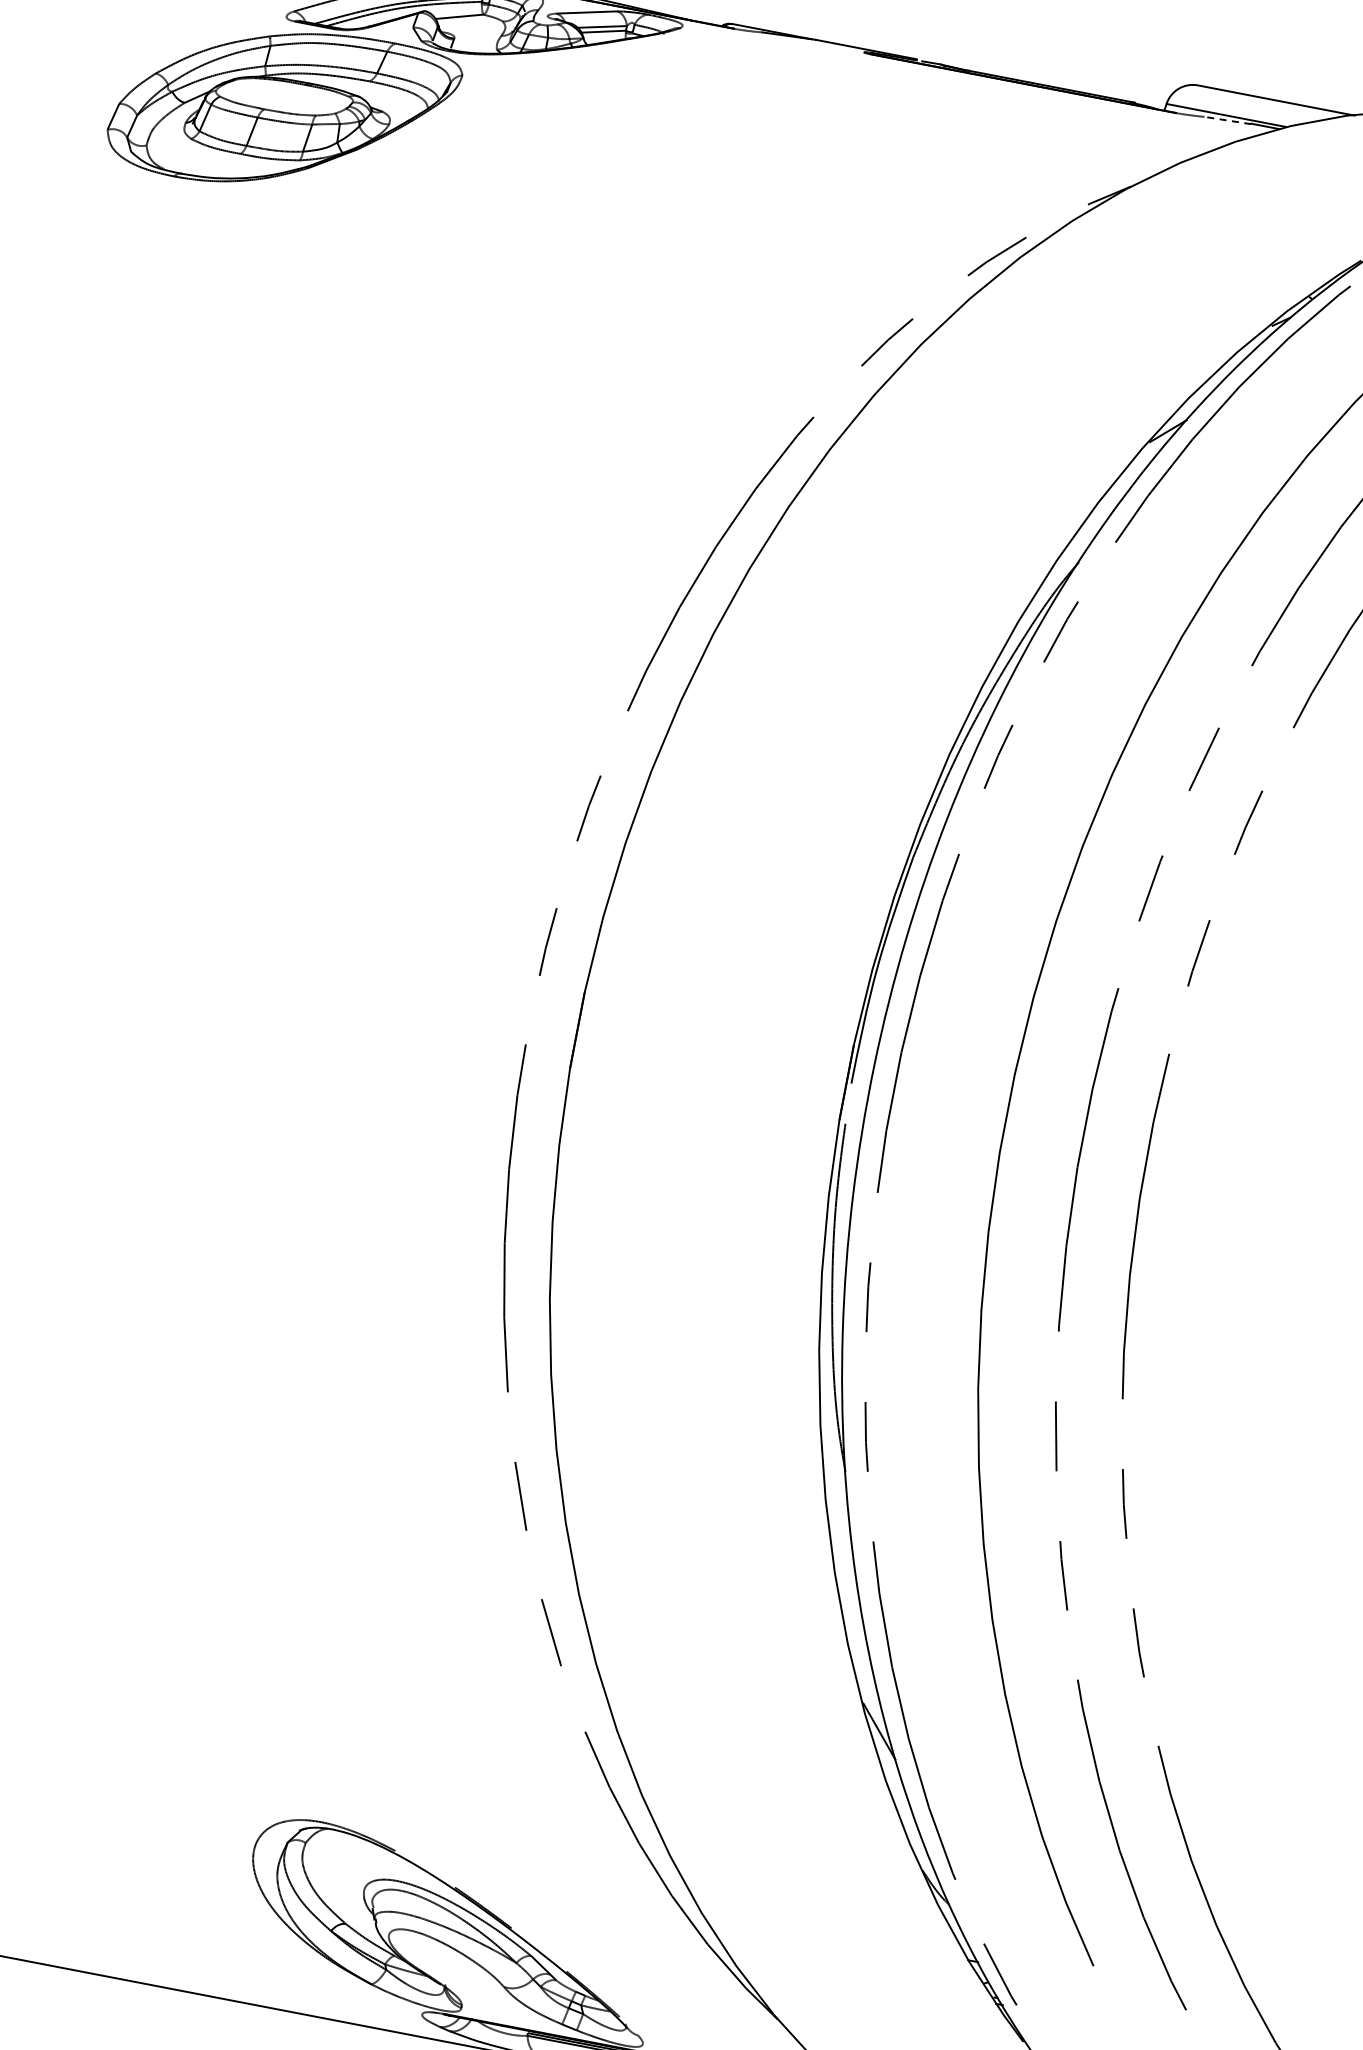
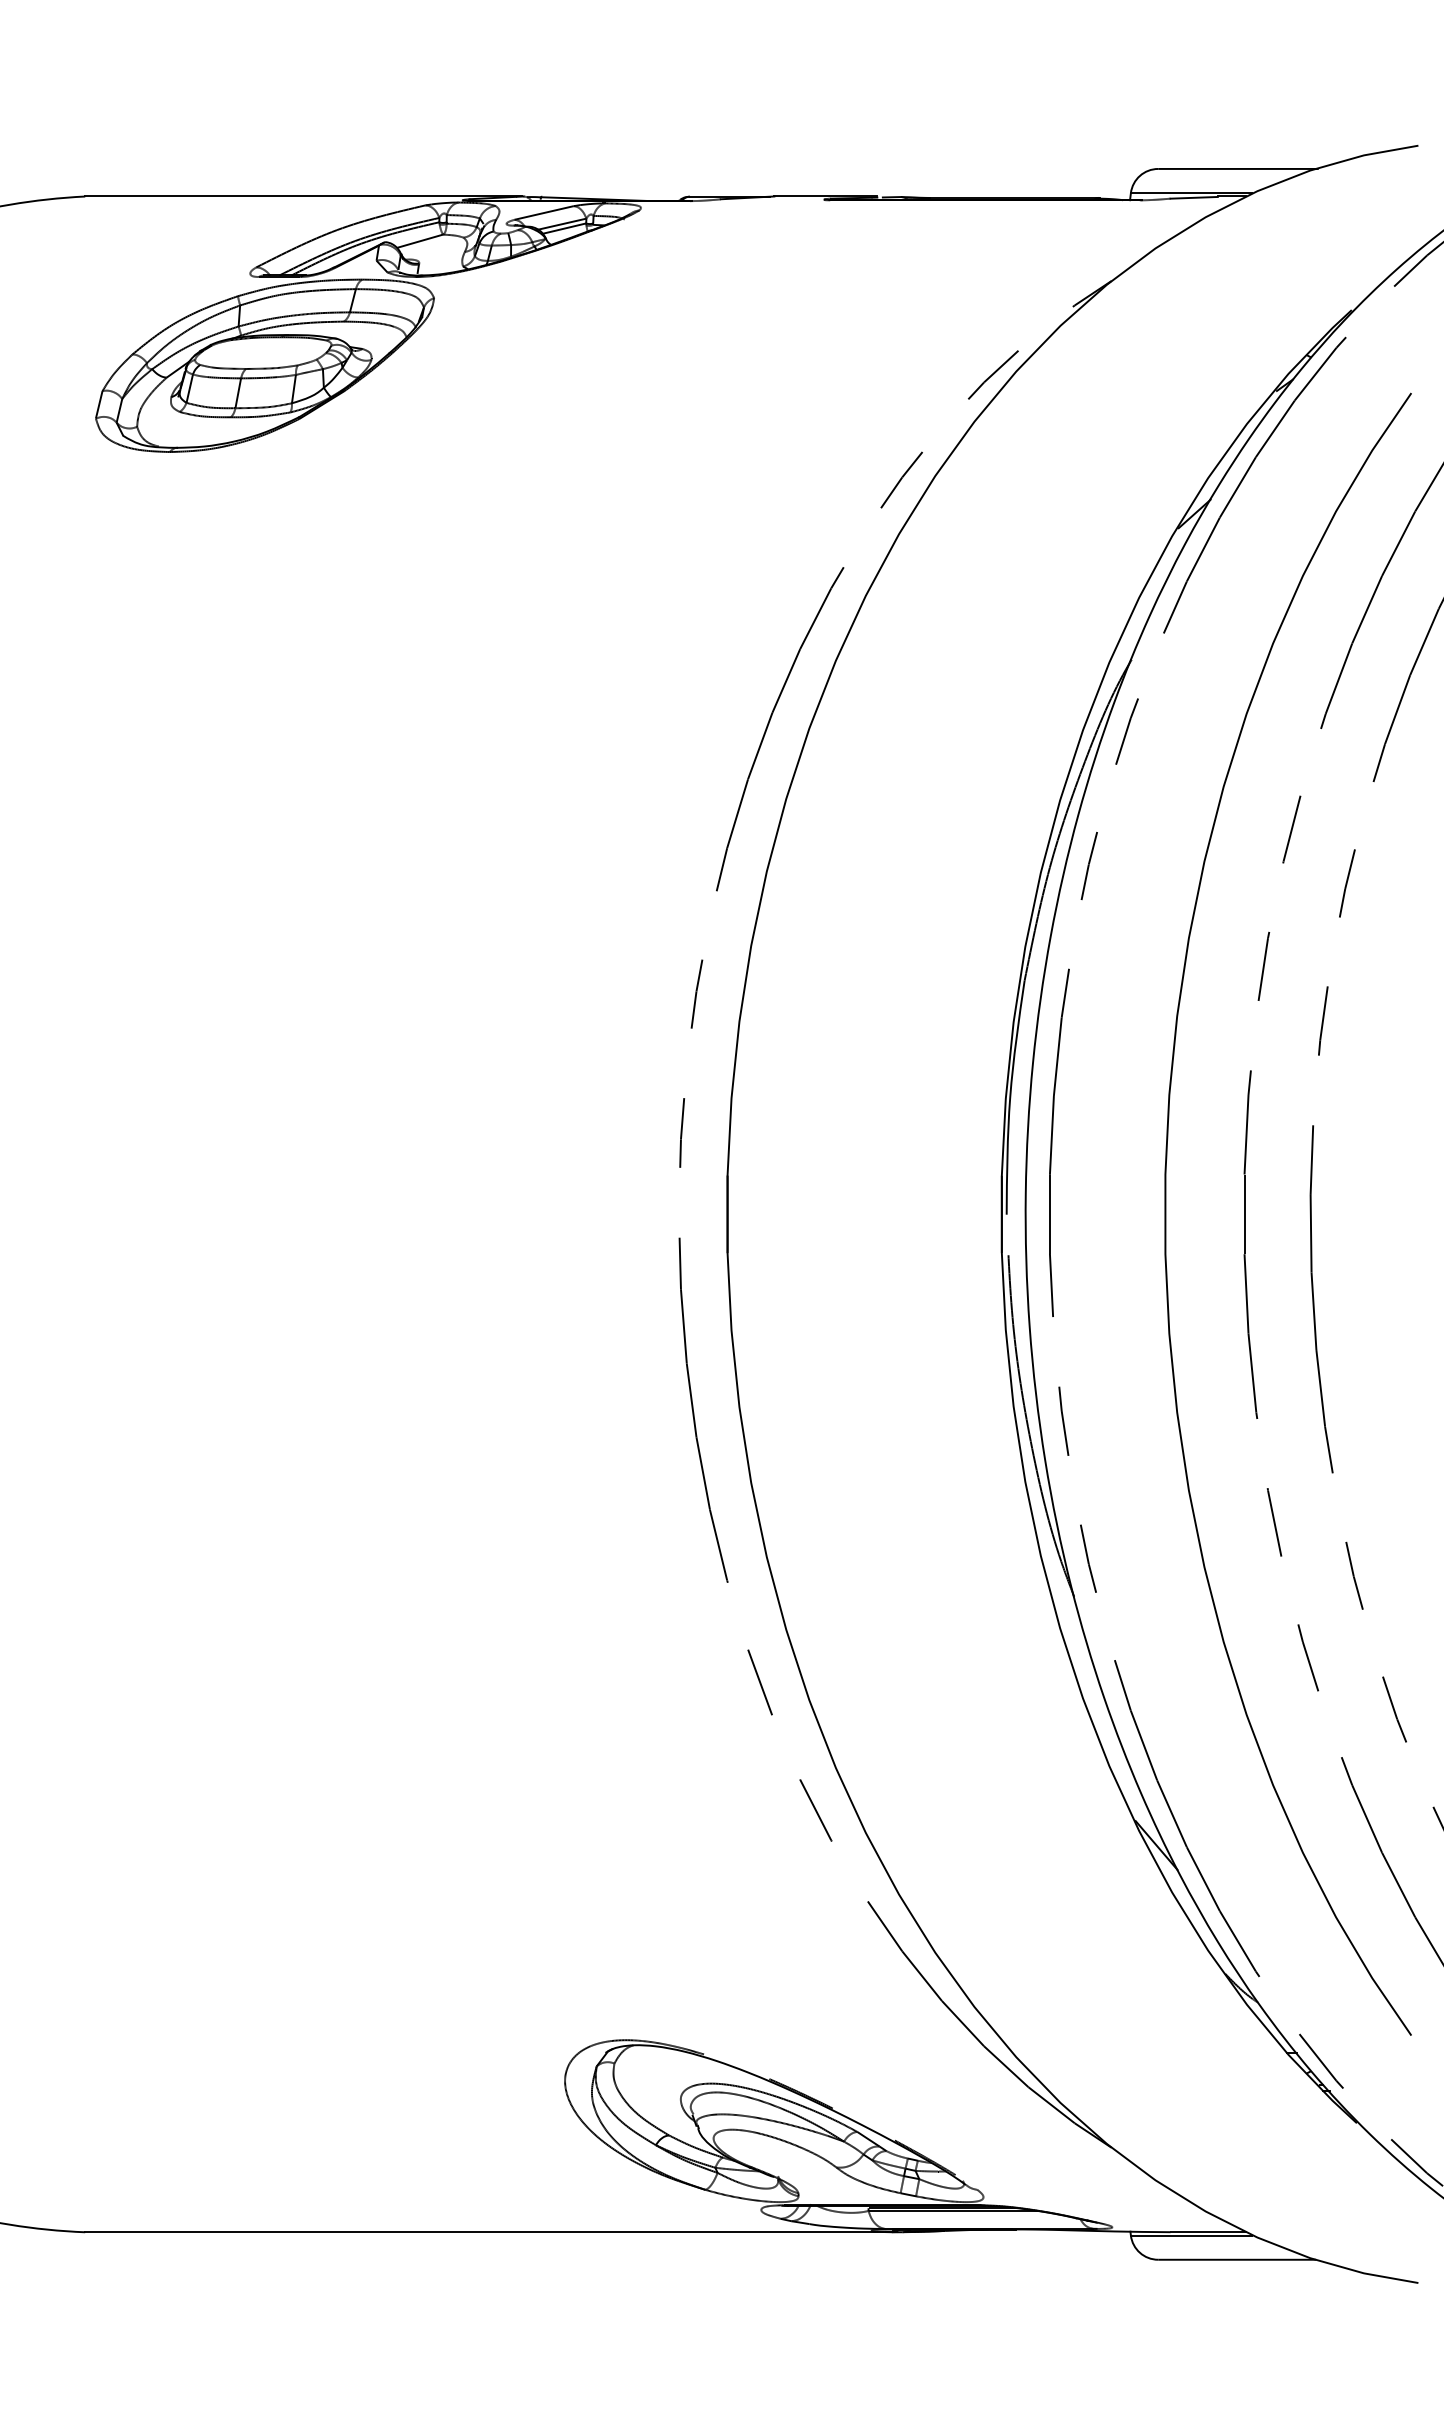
line: (1228, 120) -> (1194, 197), dashed -> solid

